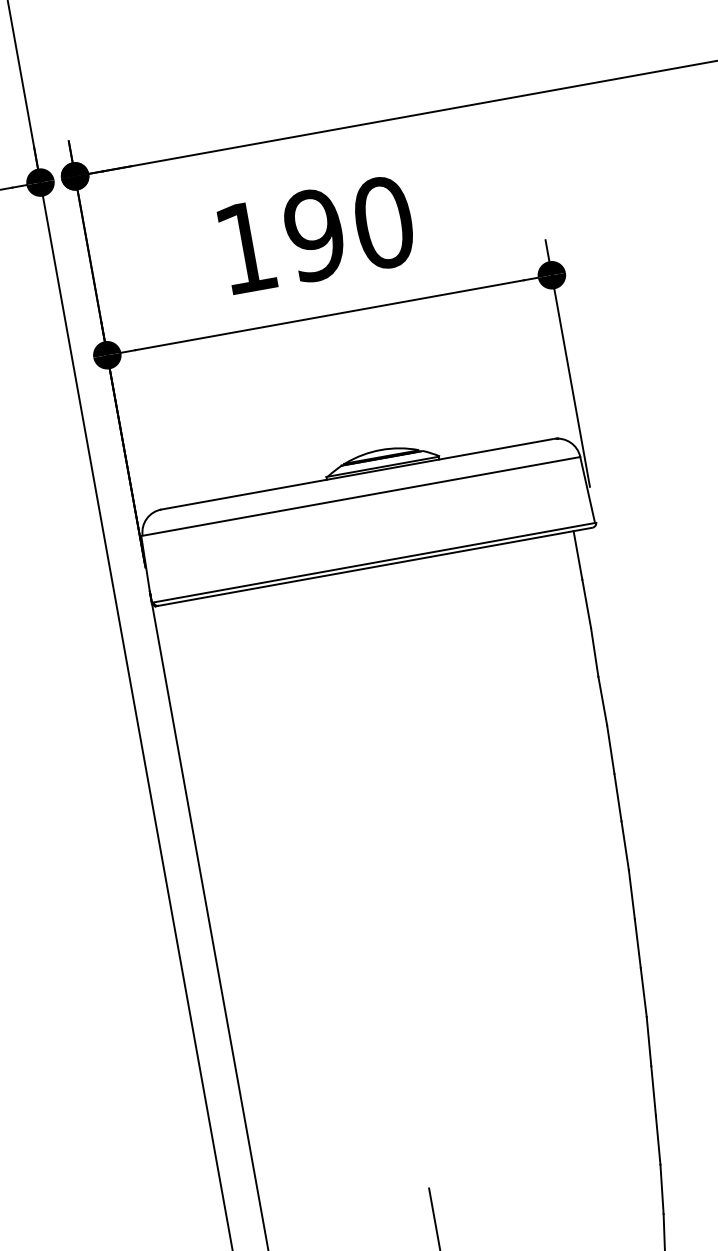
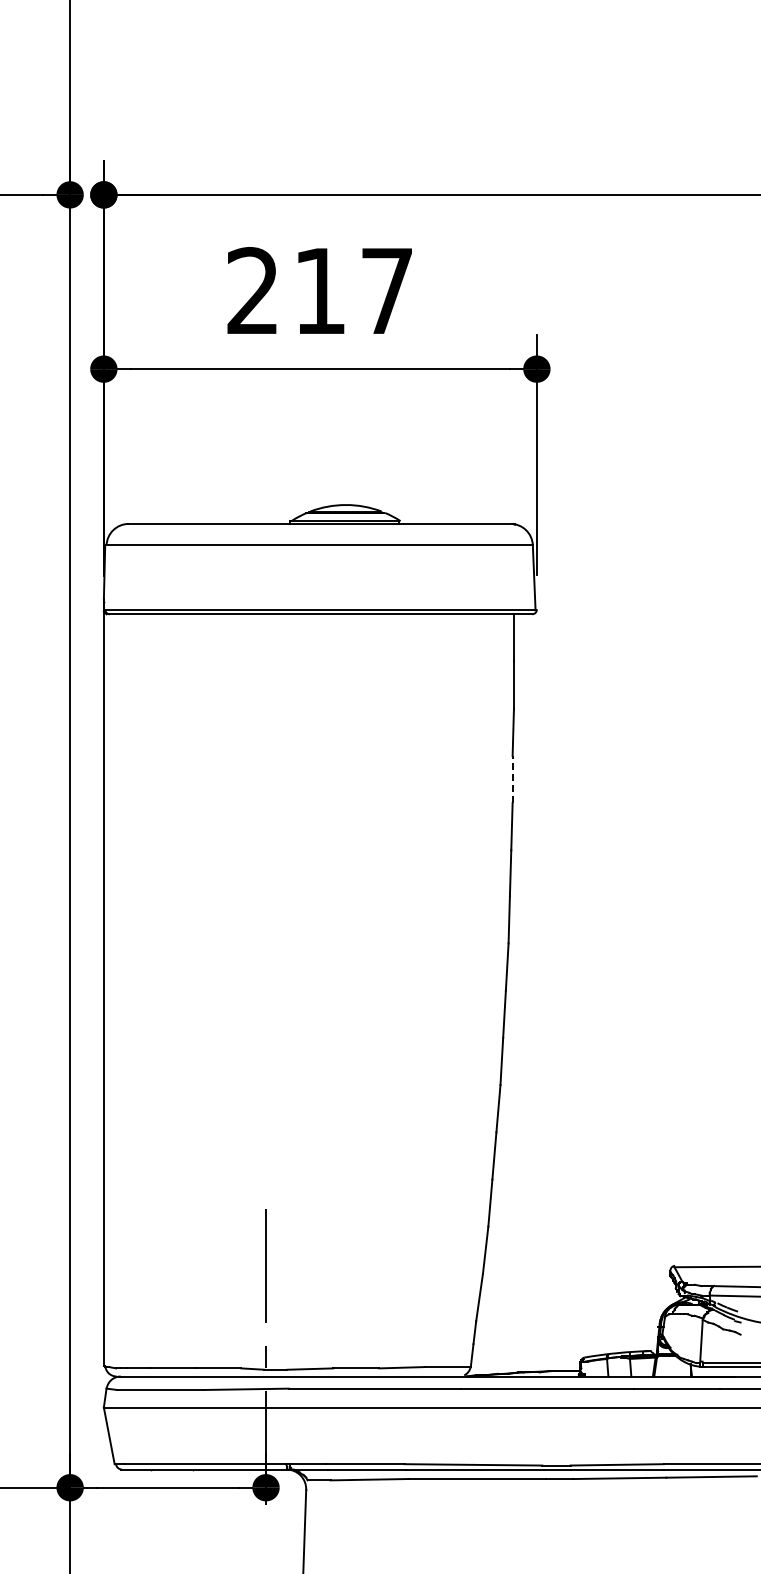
text: (315, 235) -> (320, 291), 190 -> 217
line: (602, 701) -> (512, 779), solid -> dashed

